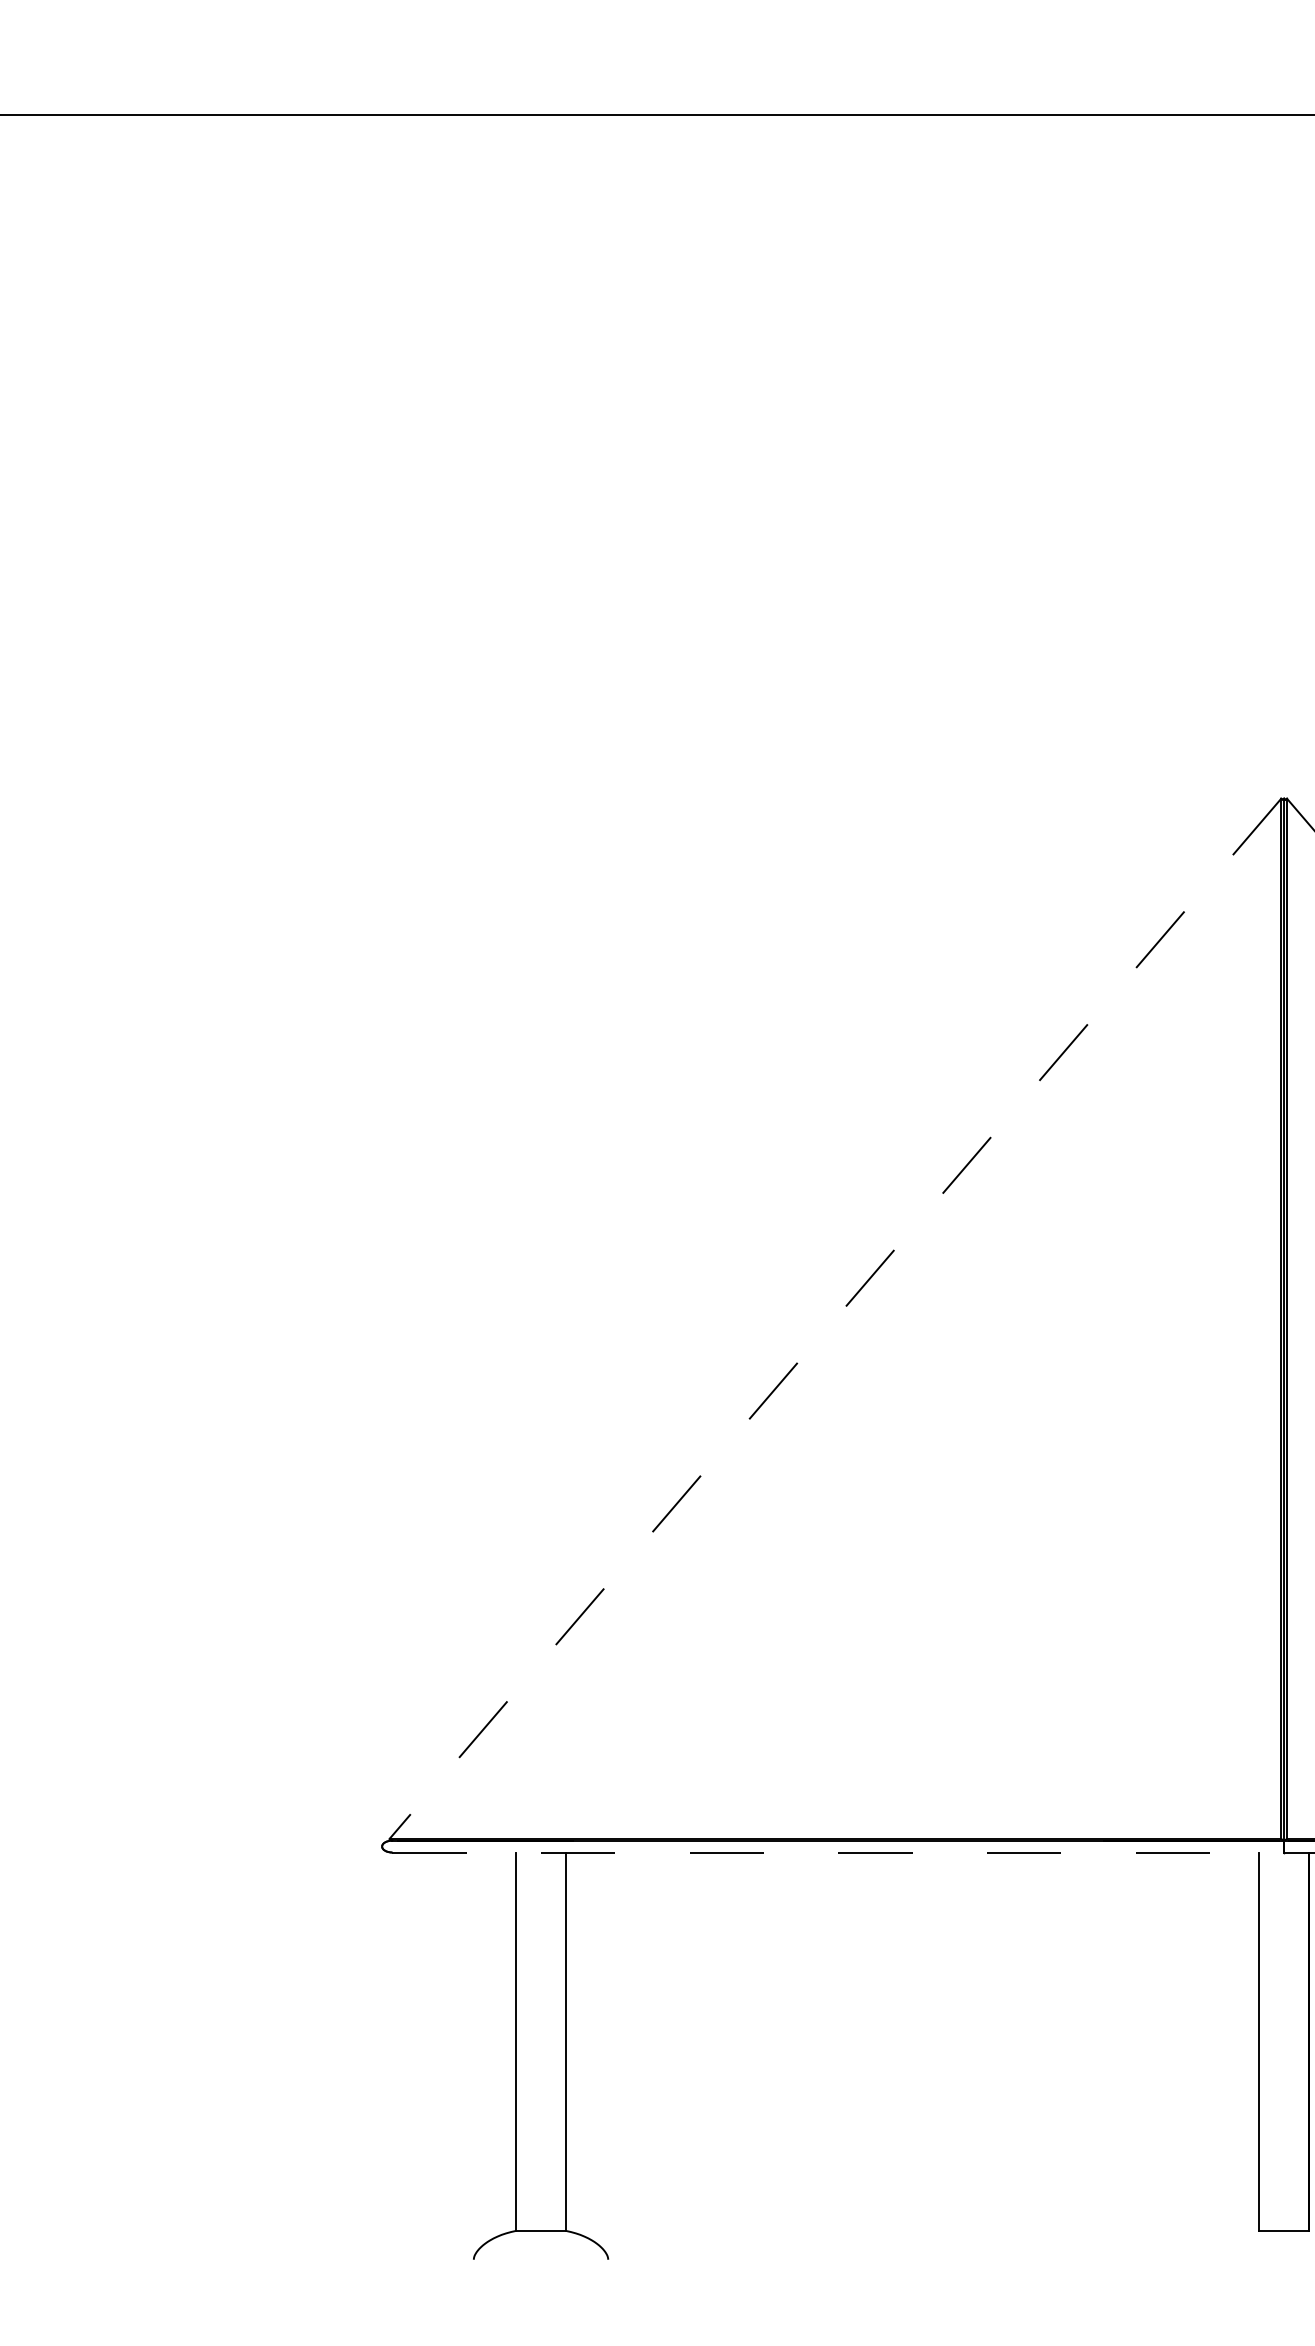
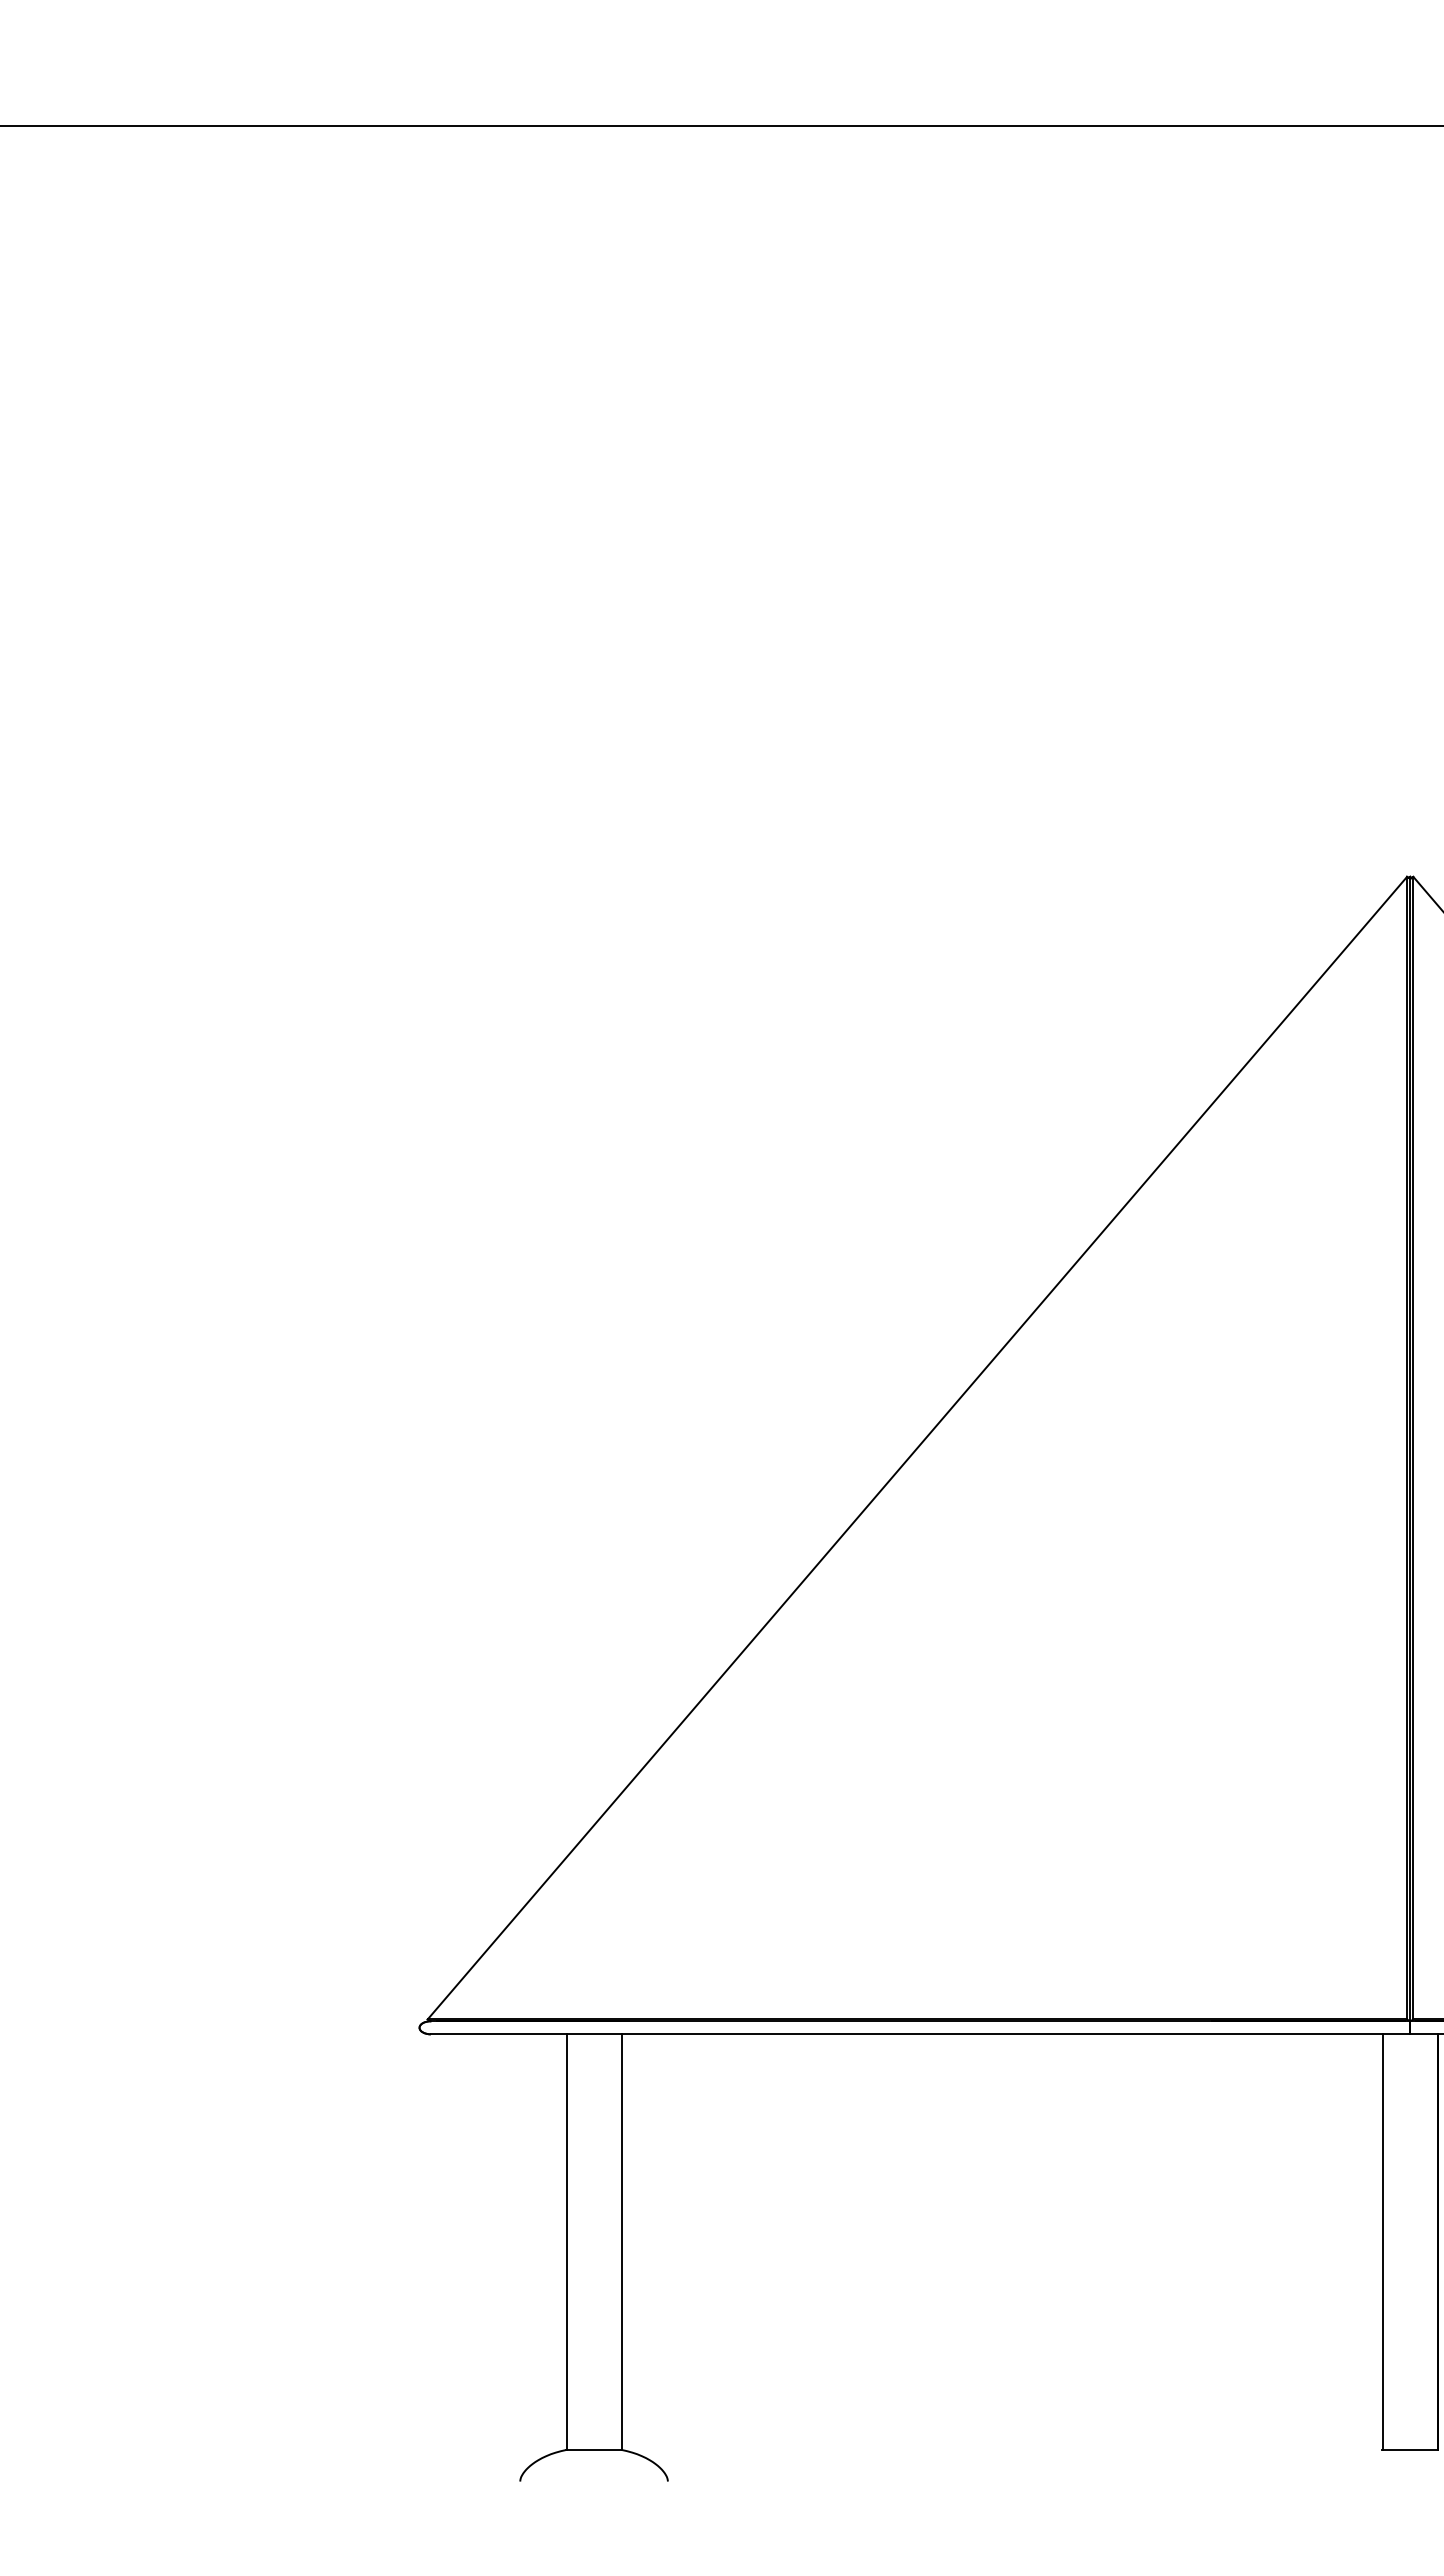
line: (835, 1319) -> (917, 1448), dashed -> solid
line: (838, 1852) -> (920, 2034), dashed -> solid

